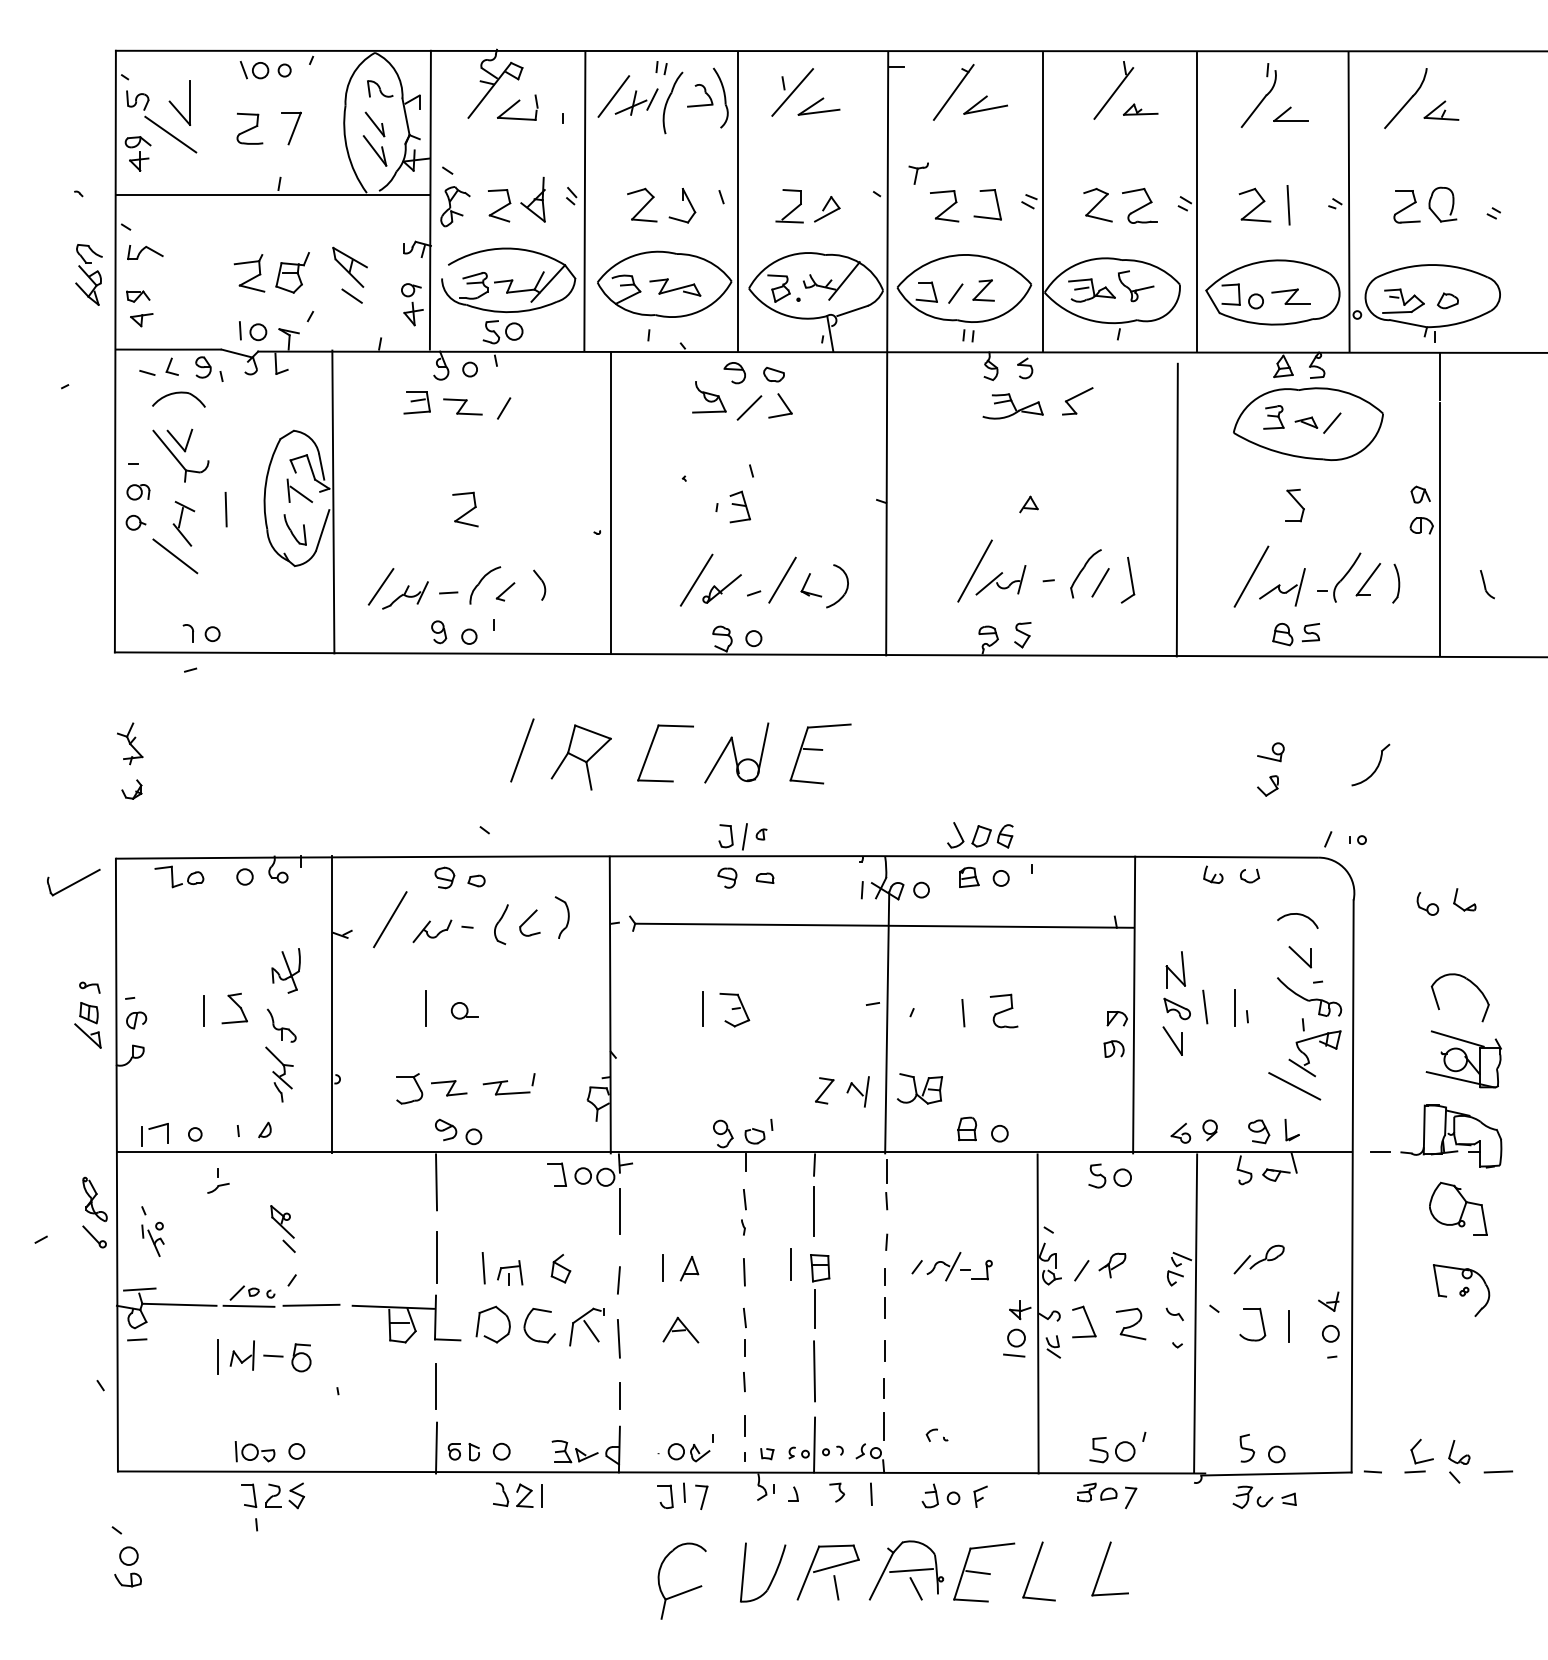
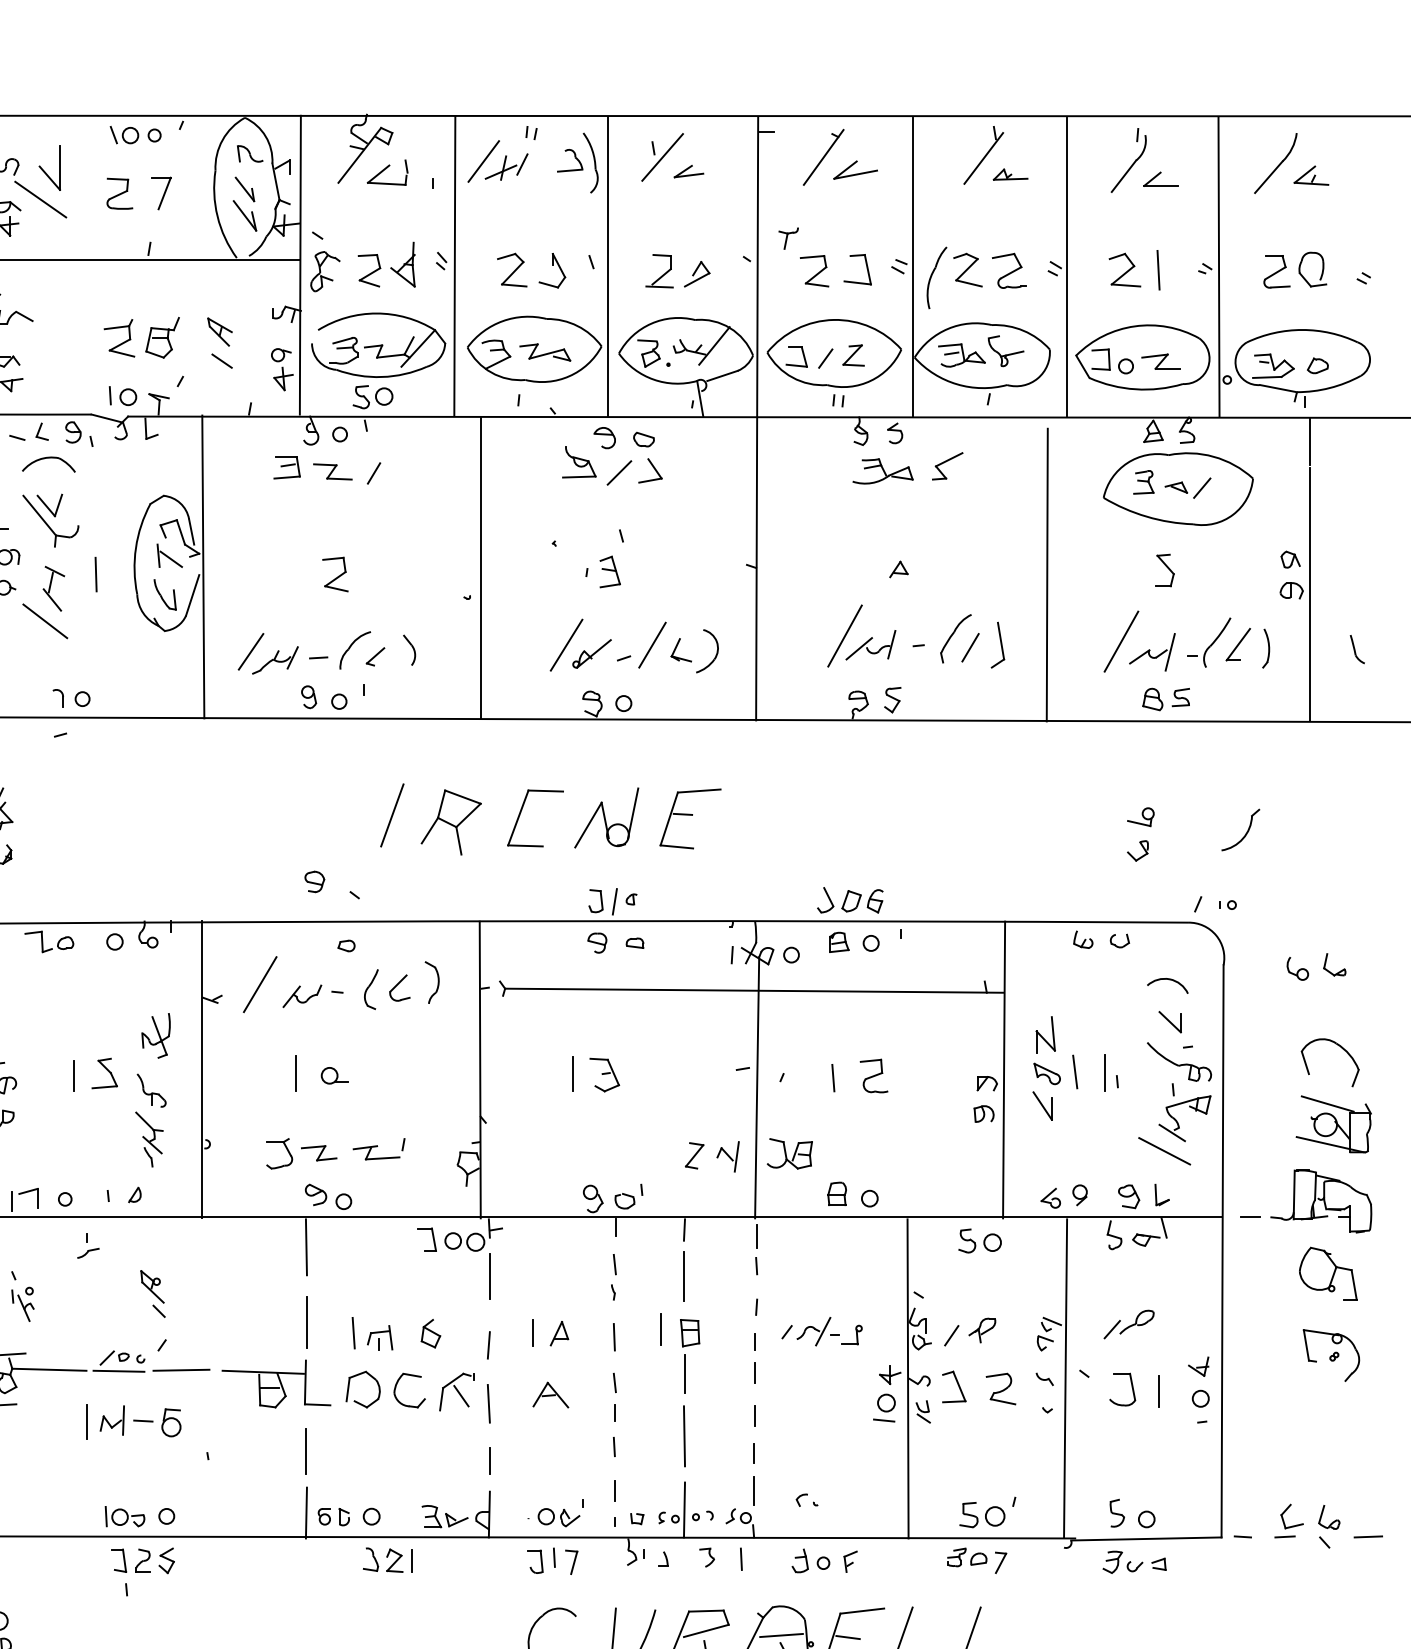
part: (672, 102) -> (936, 277), moved
part: (818, 106) -> (688, 171), size x0.7
part: (349, 266) -> (219, 331), size x0.7
part: (444, 877) -> (314, 881), moved

